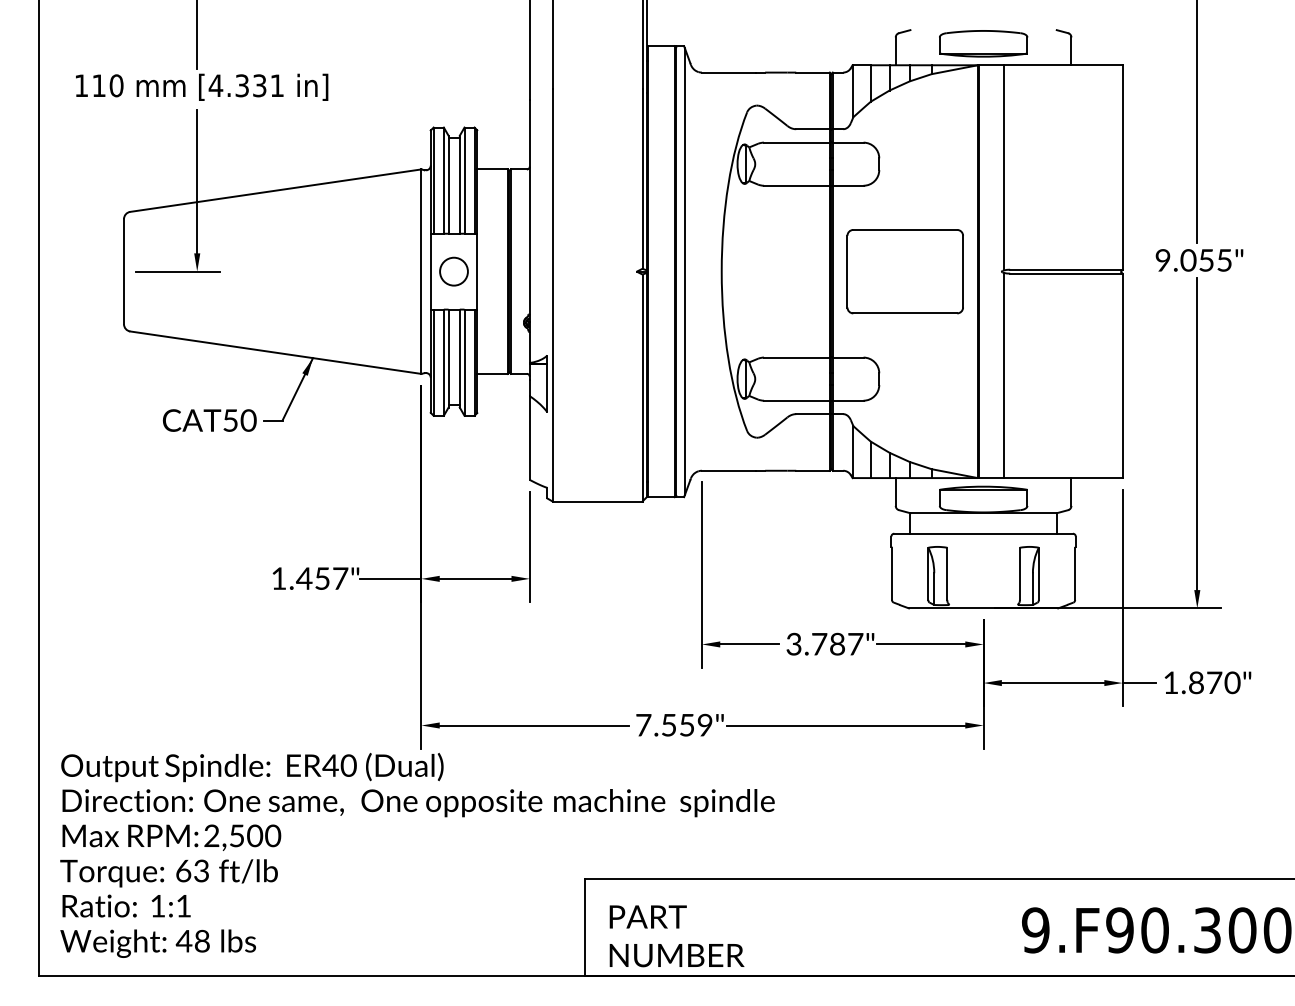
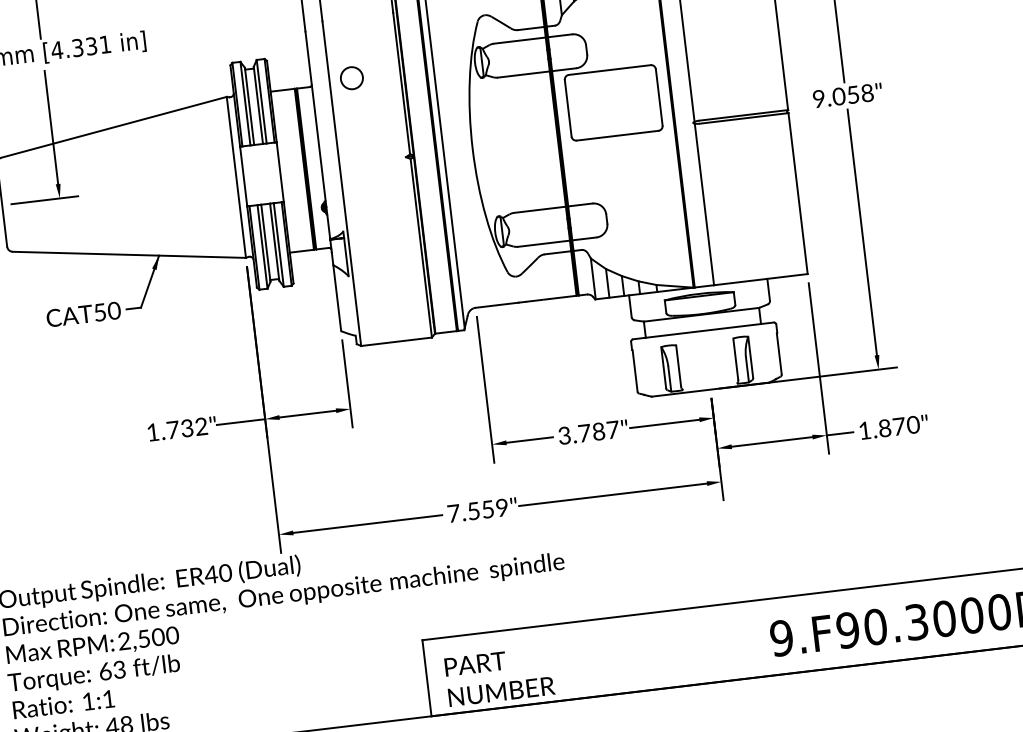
text: (1224, 260) -> (867, 93), 9.055" -> 9.058"
circle: (453, 271) -> (351, 78), moved
part: (904, 271) -> (613, 102), moved
text: (322, 578) -> (187, 428), 1.457" -> 1.732"

